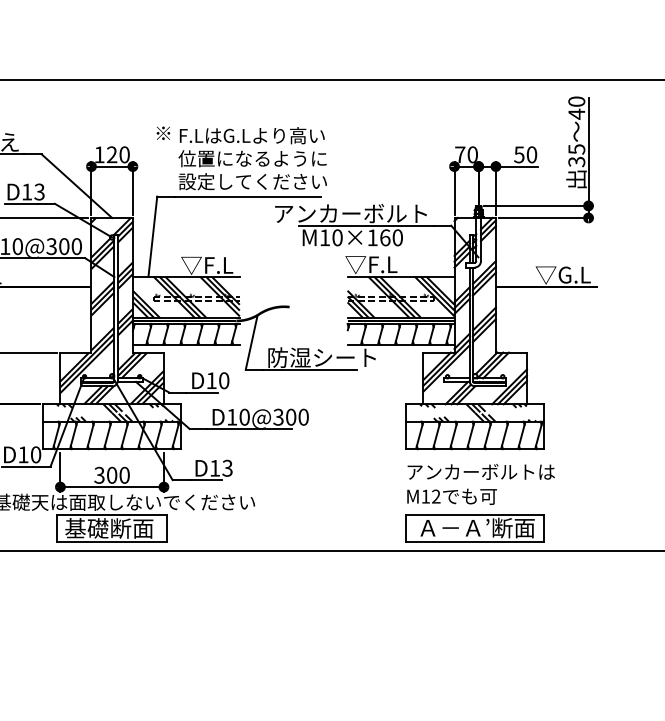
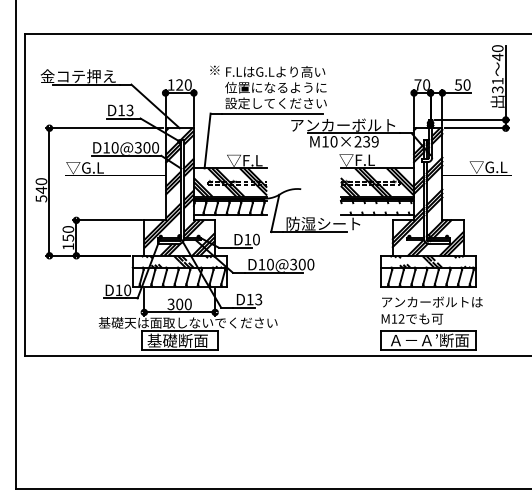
text: (576, 148) -> (497, 80), 35 -> 31
text: (385, 237) -> (366, 141), M10×160 -> M10×239
hatch: (399, 333) -> (376, 207), removed

